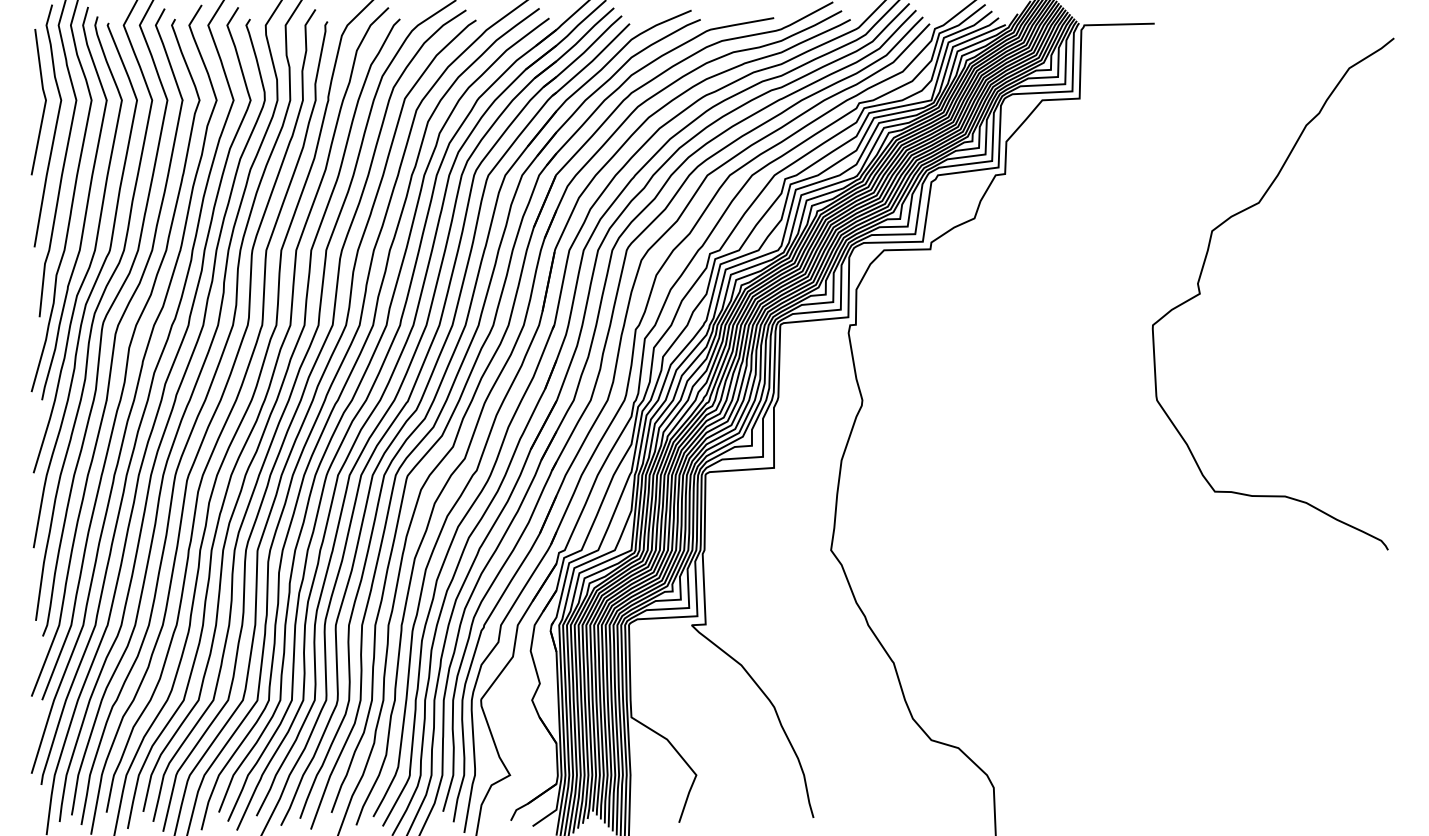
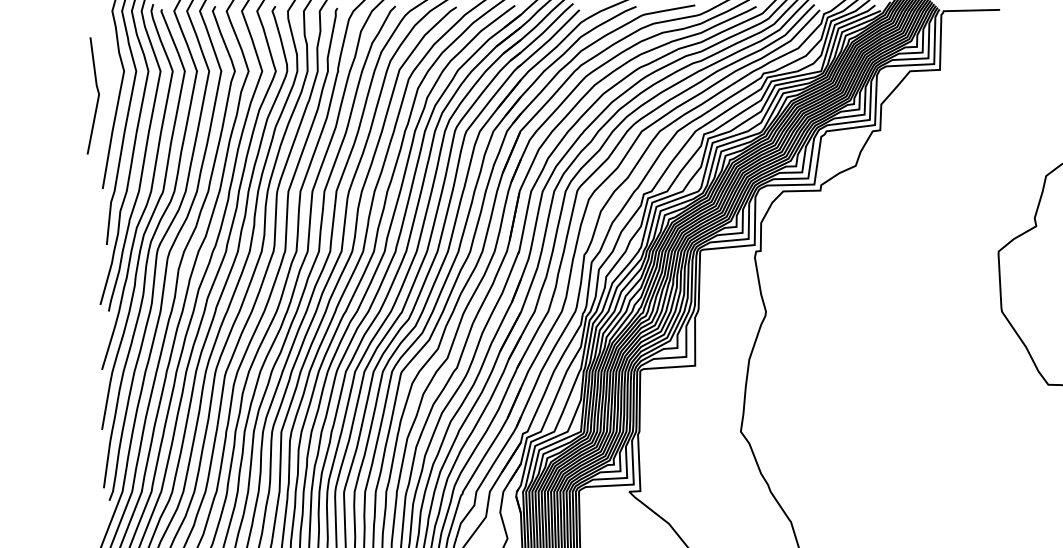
line: (44, 102) -> (97, 96), moved

